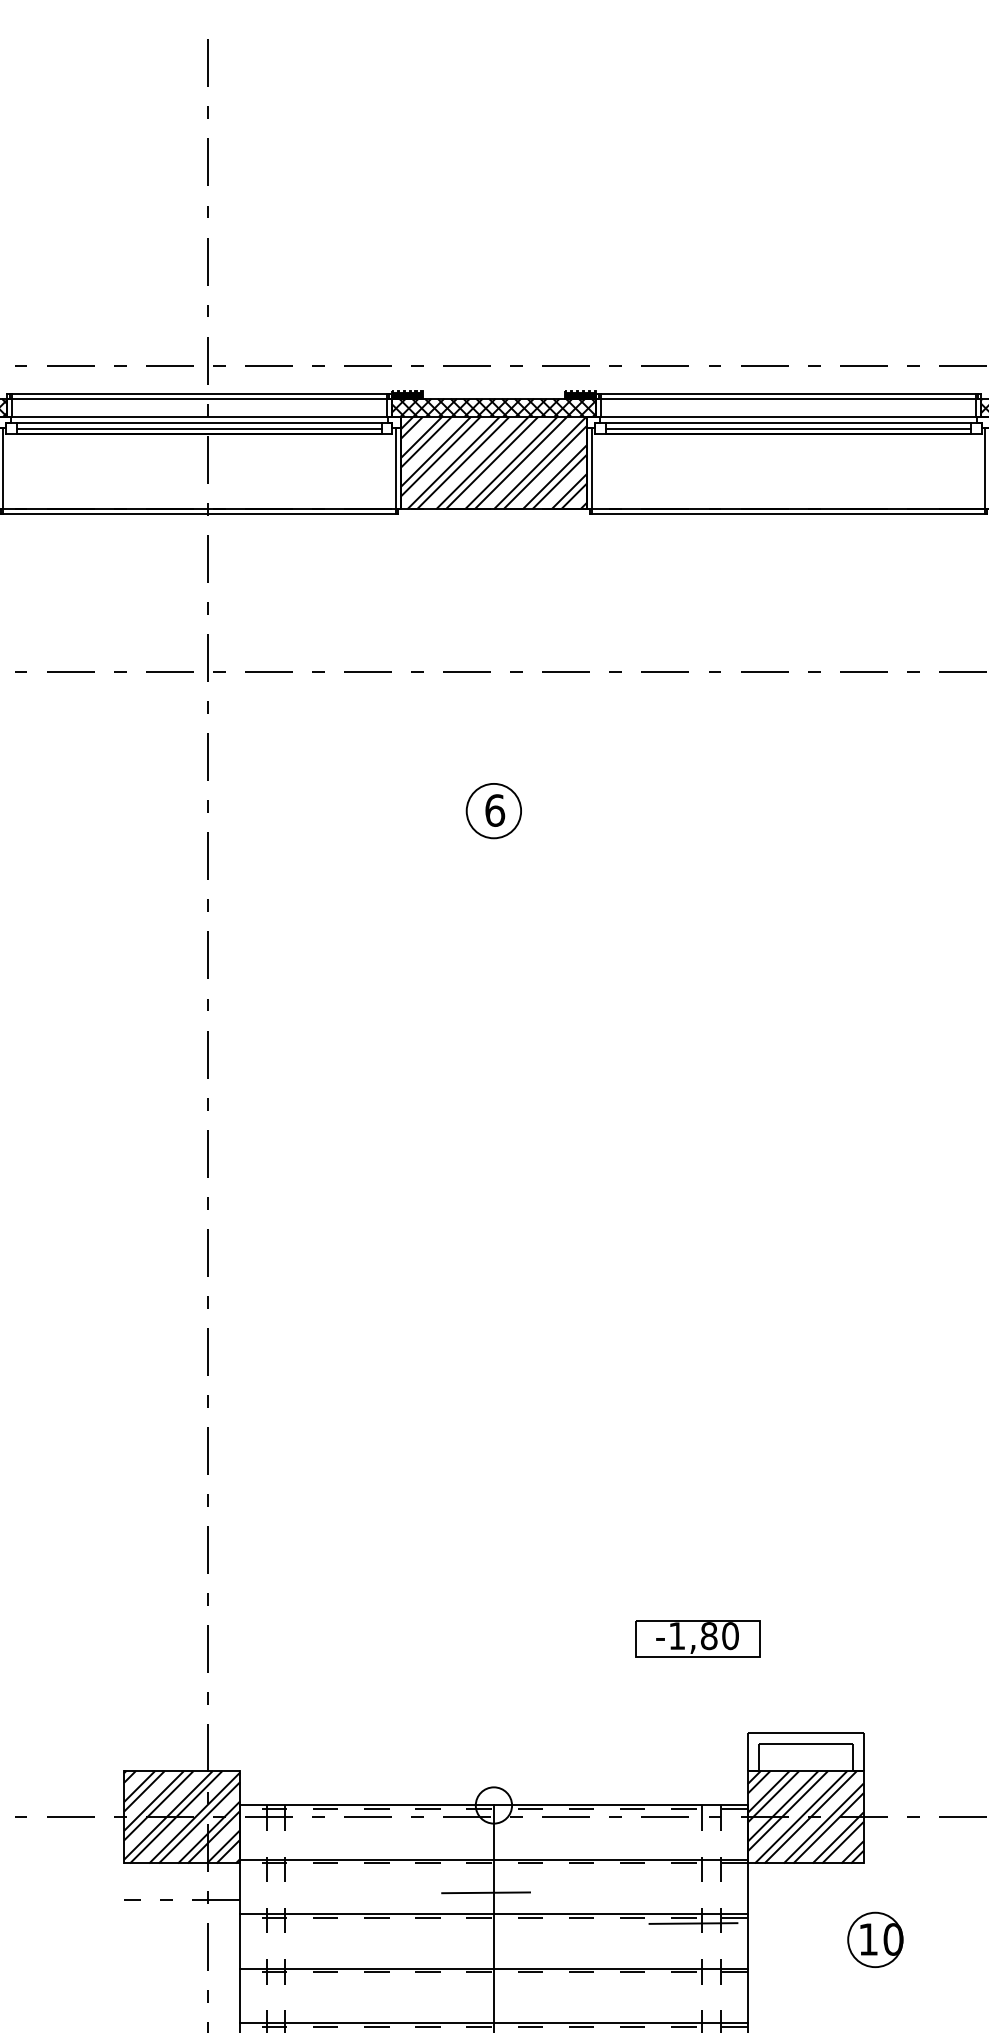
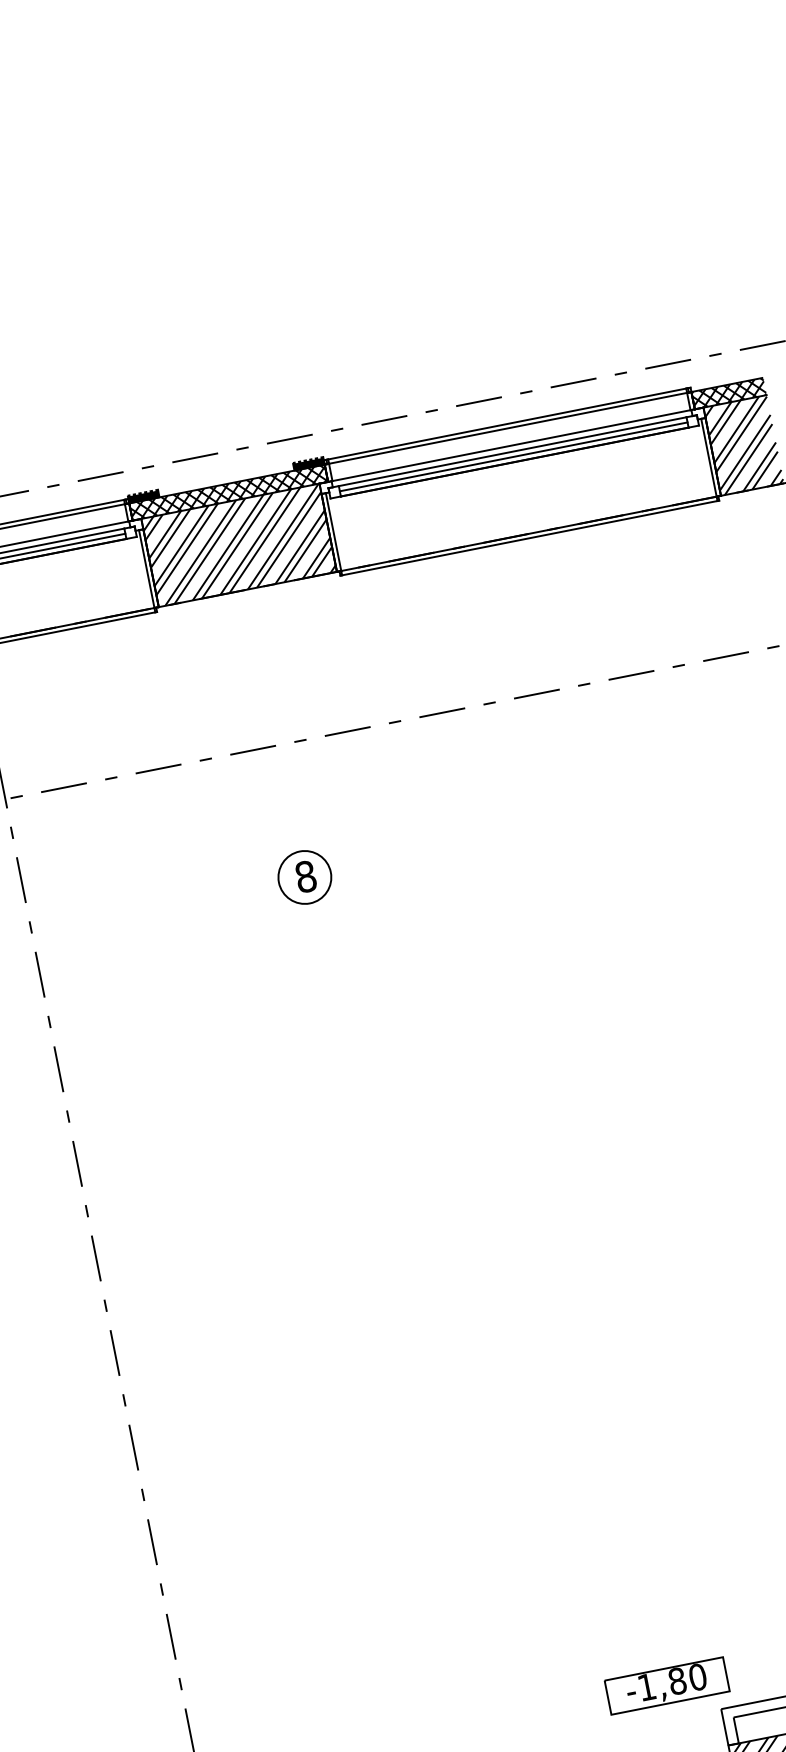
text: (495, 810) -> (306, 876), 6 -> 8
part: (697, 1638) -> (666, 1685), moved

